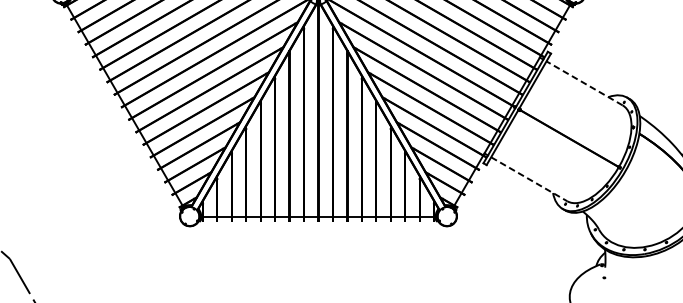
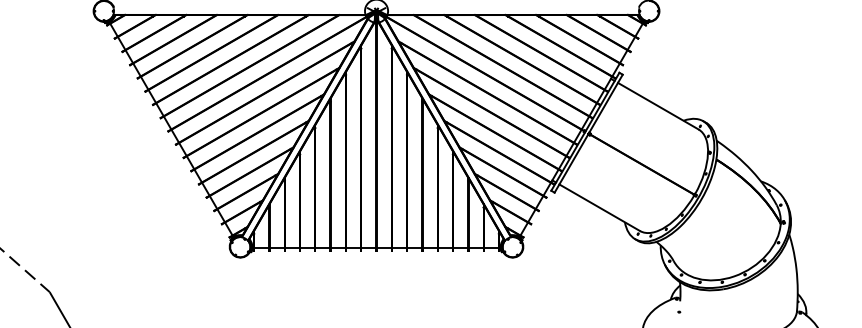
line: (584, 83) -> (658, 106), dashed -> solid
line: (529, 179) -> (599, 207), dashed -> solid

